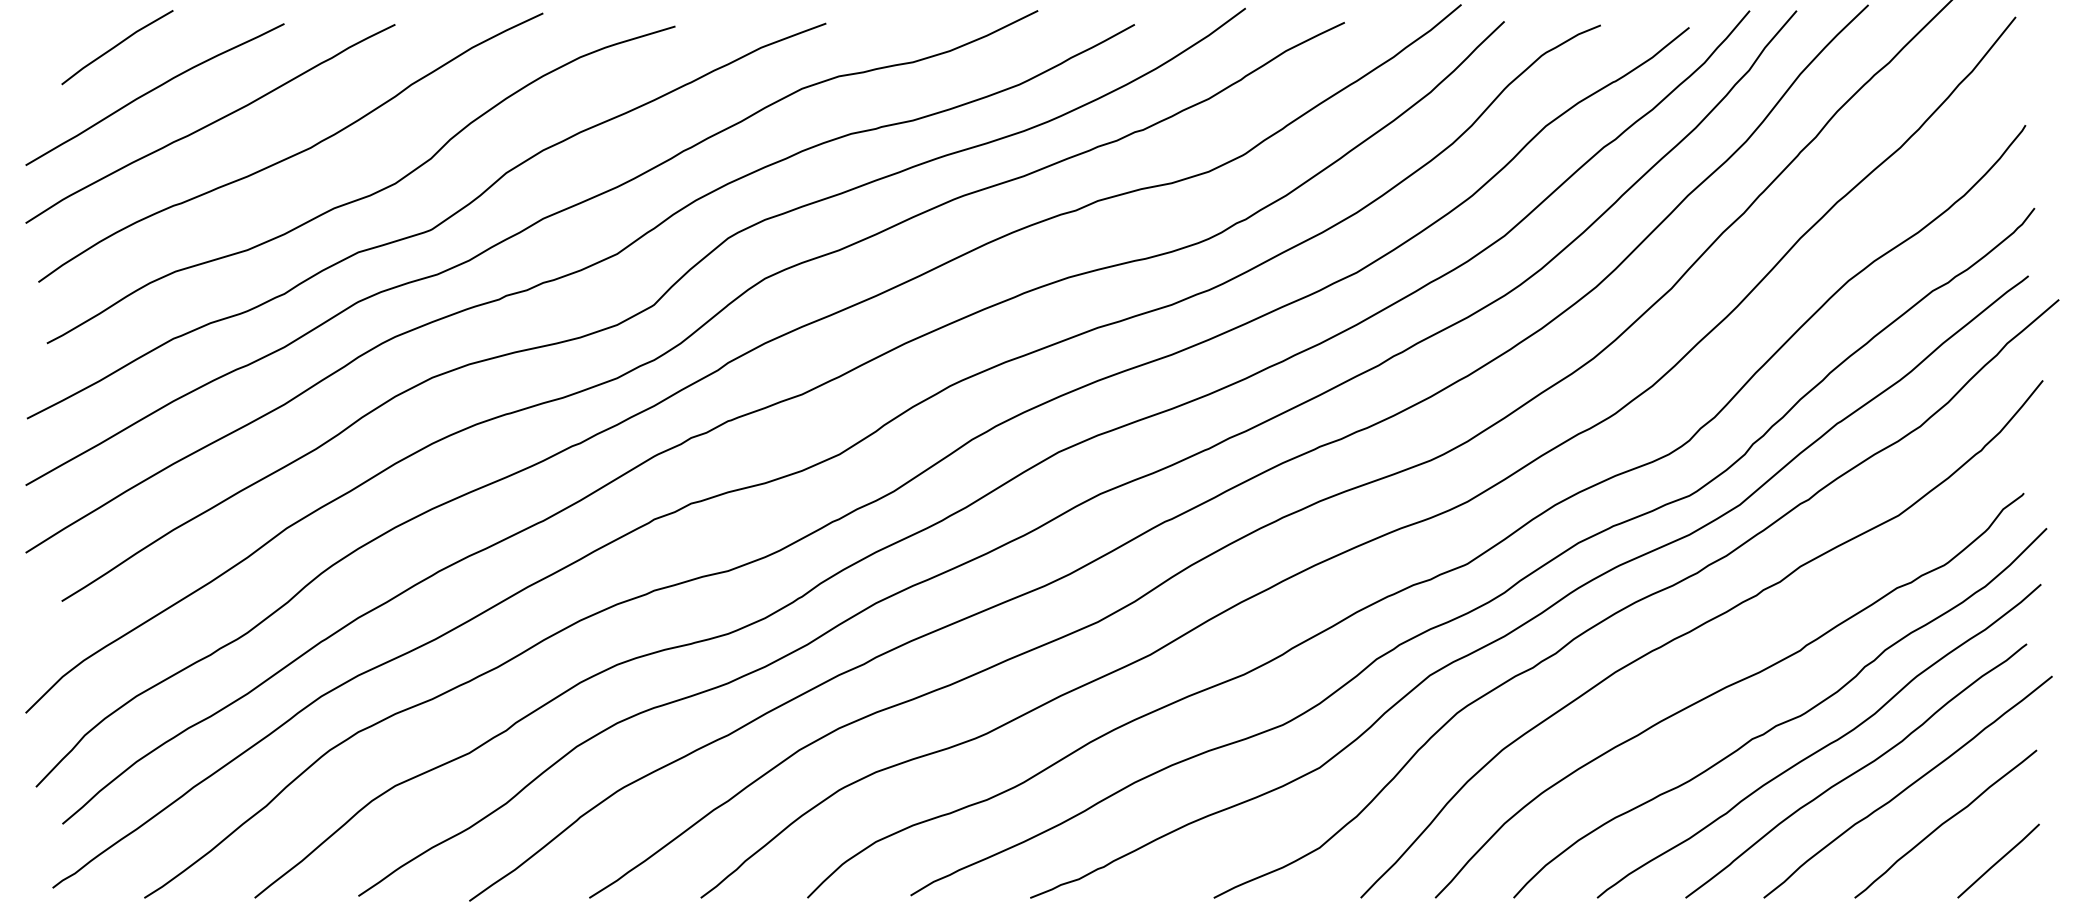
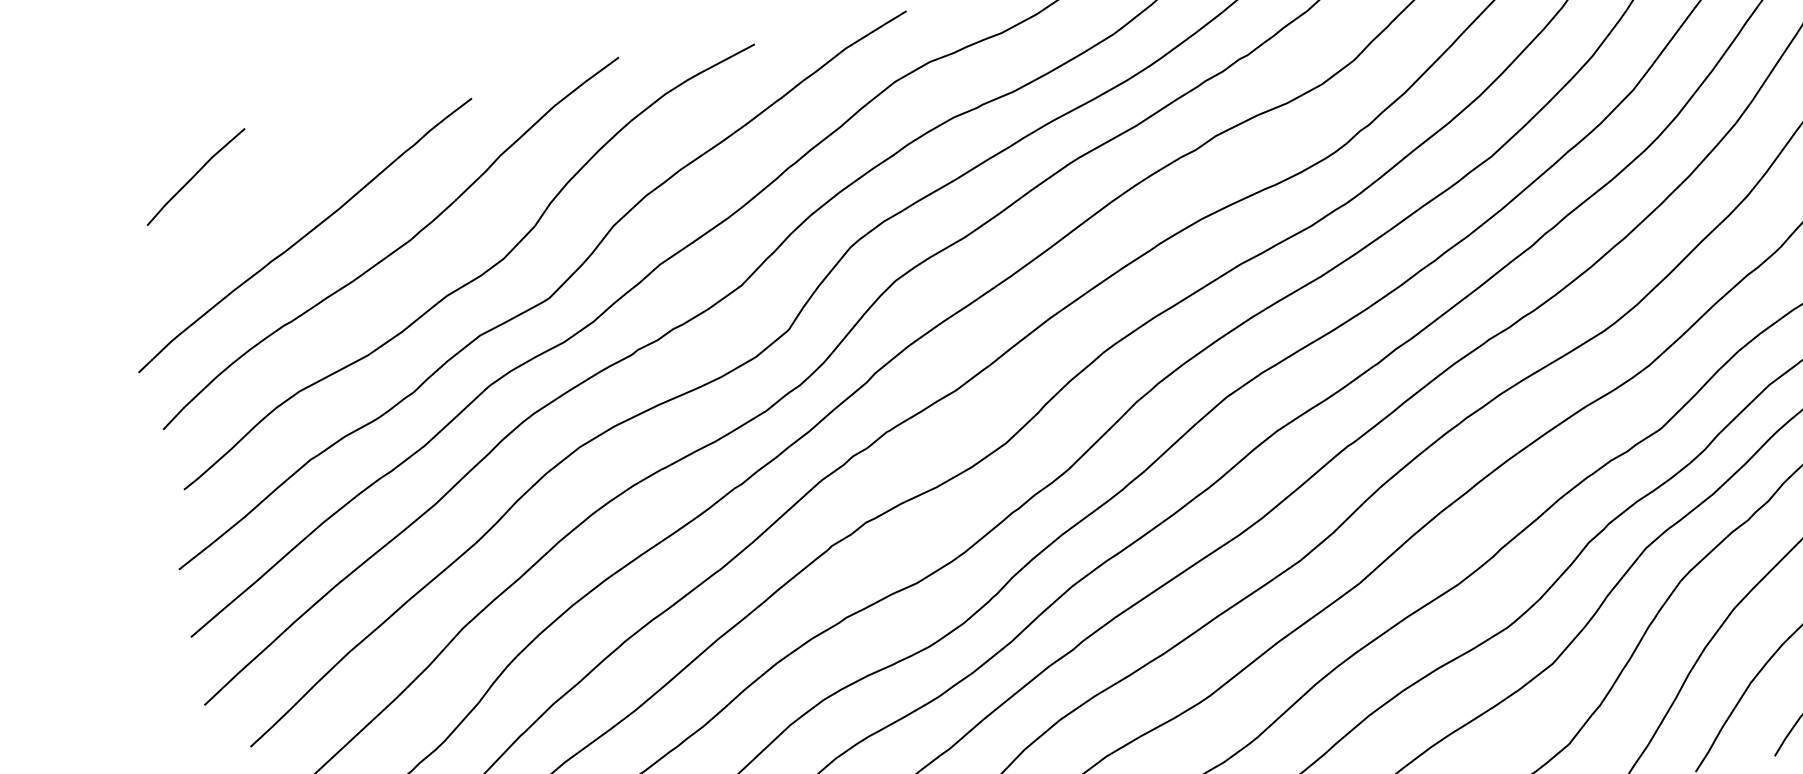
curve: (152, 91) -> (240, 214), removed

